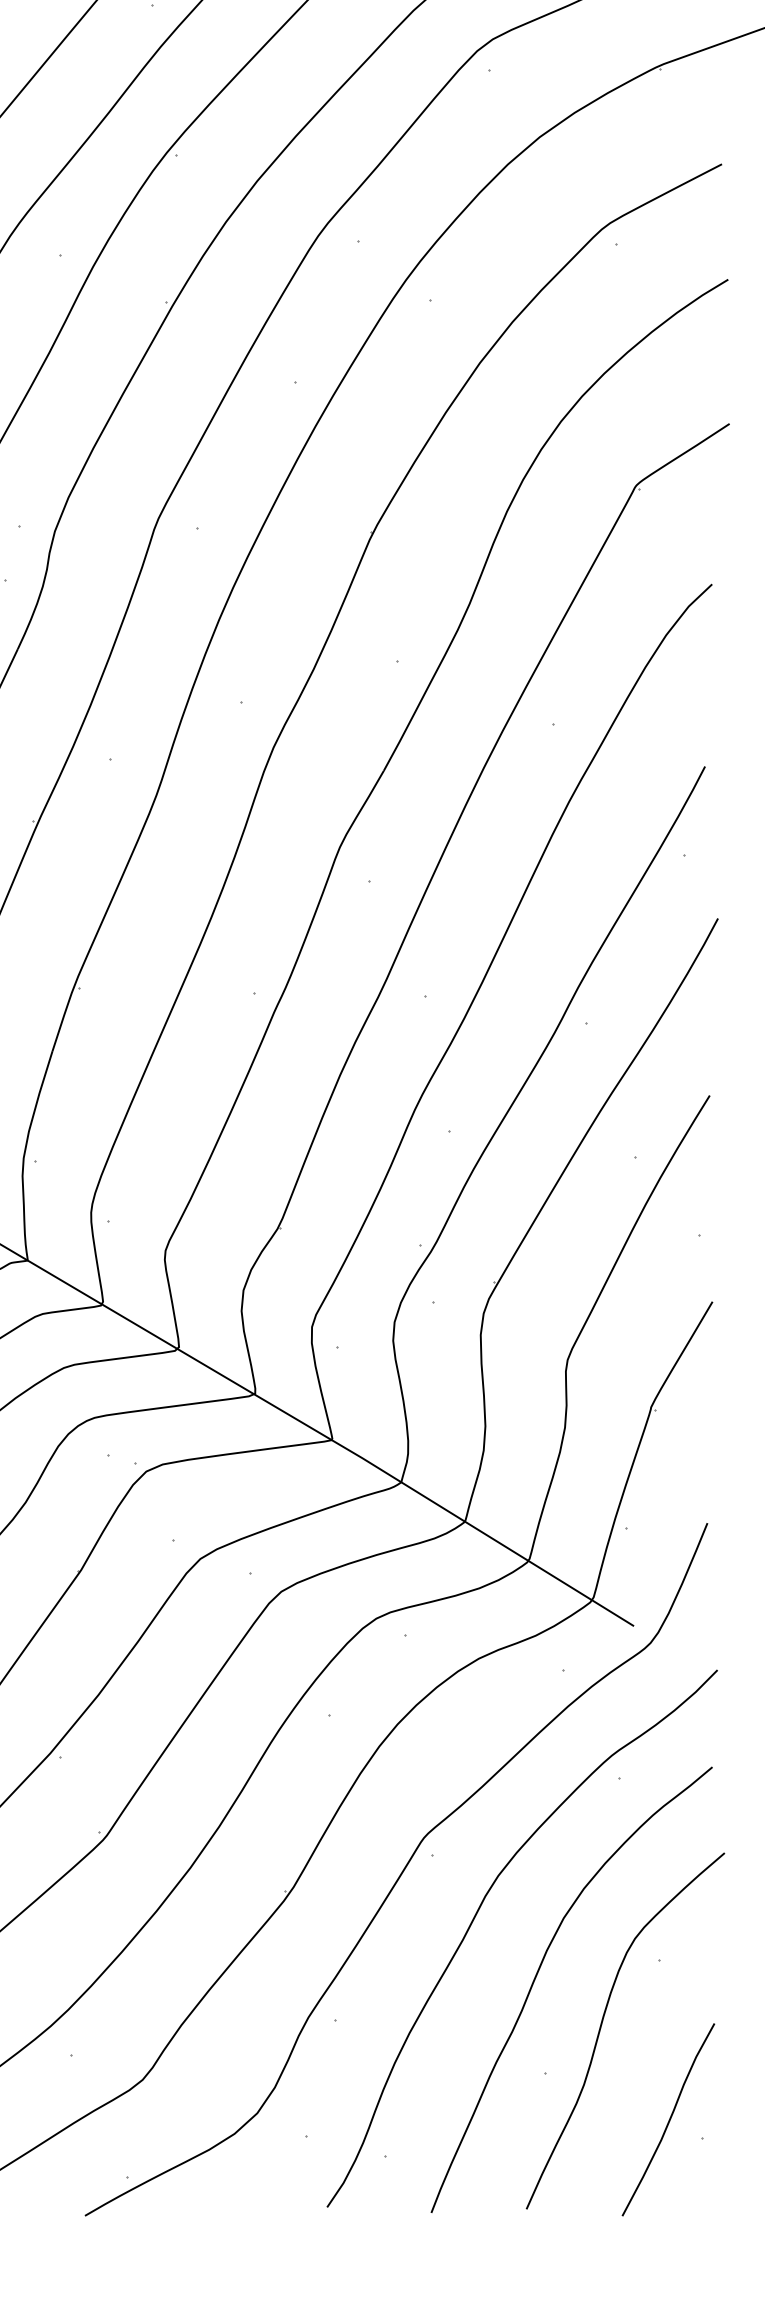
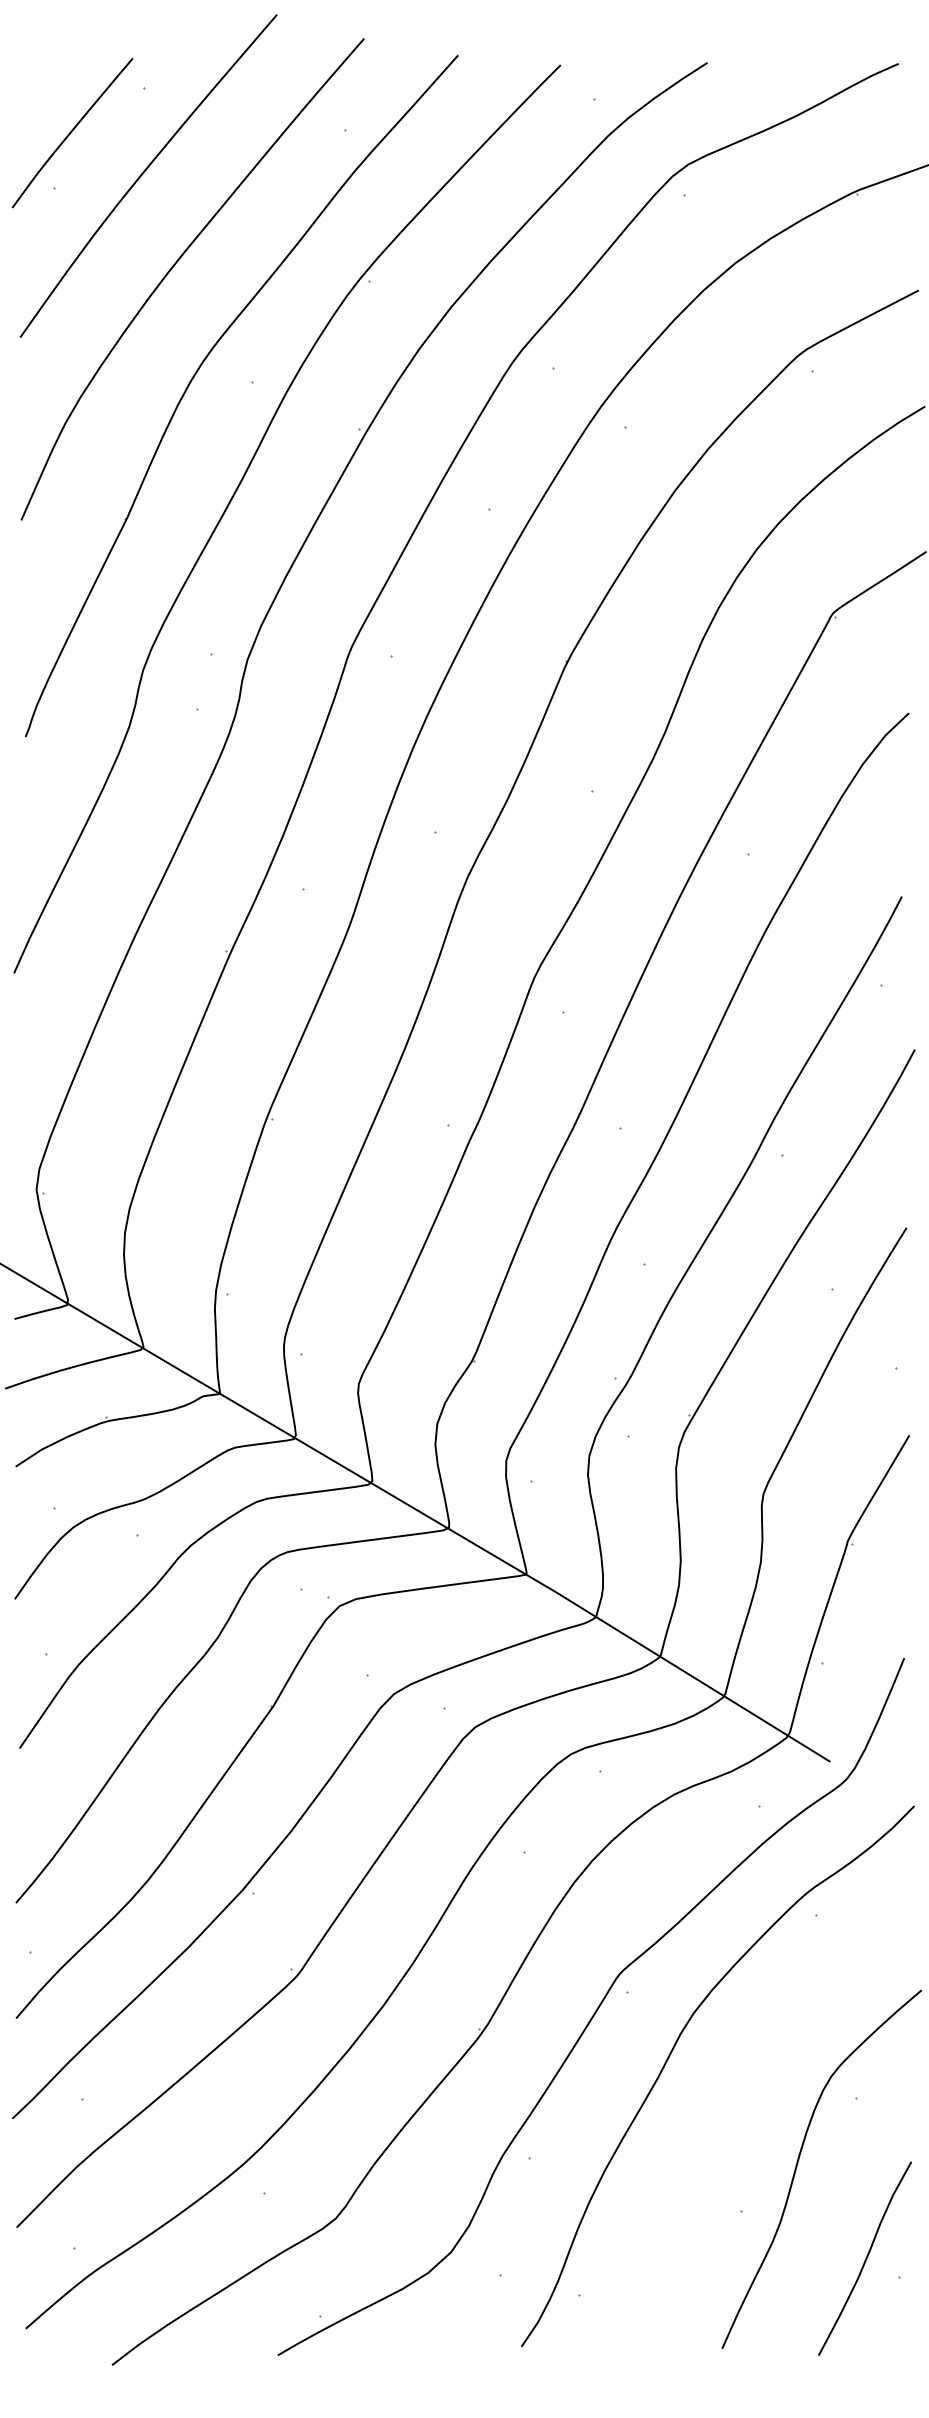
curve: (536, 1977) -> (732, 2115), removed

